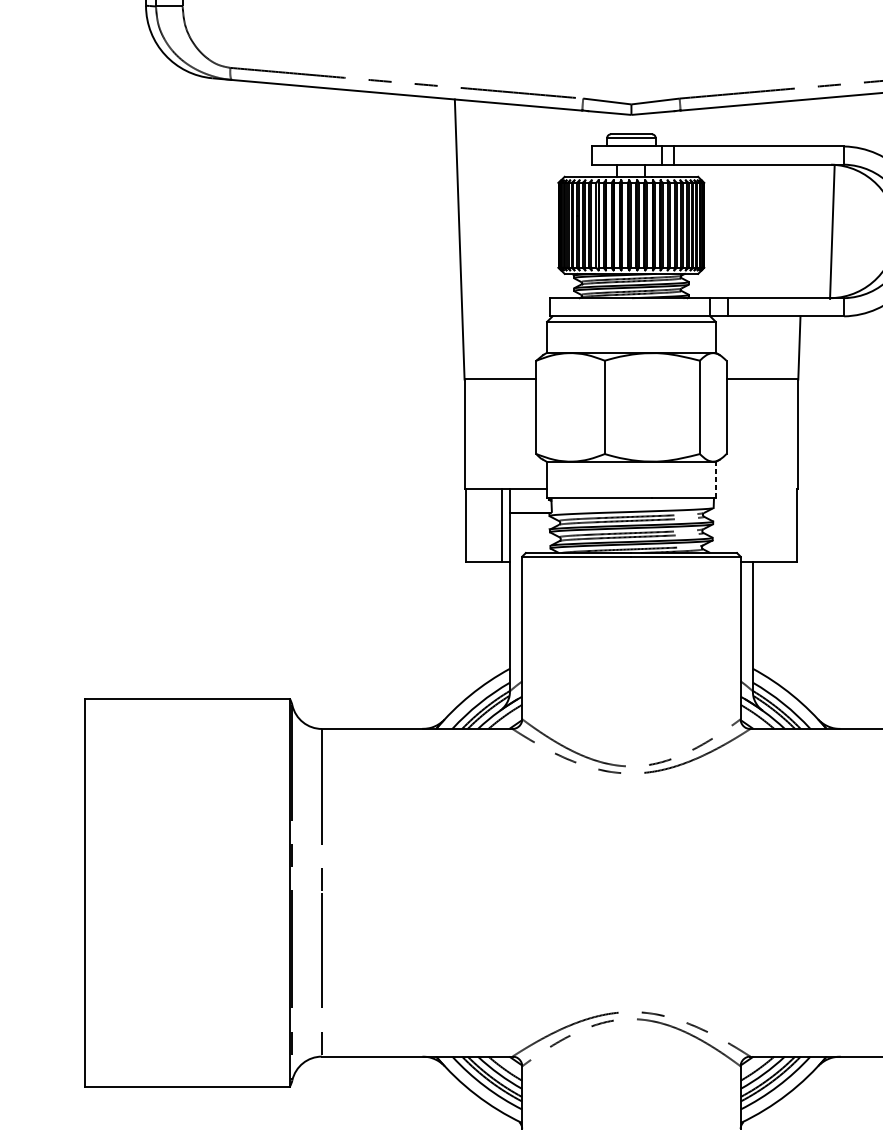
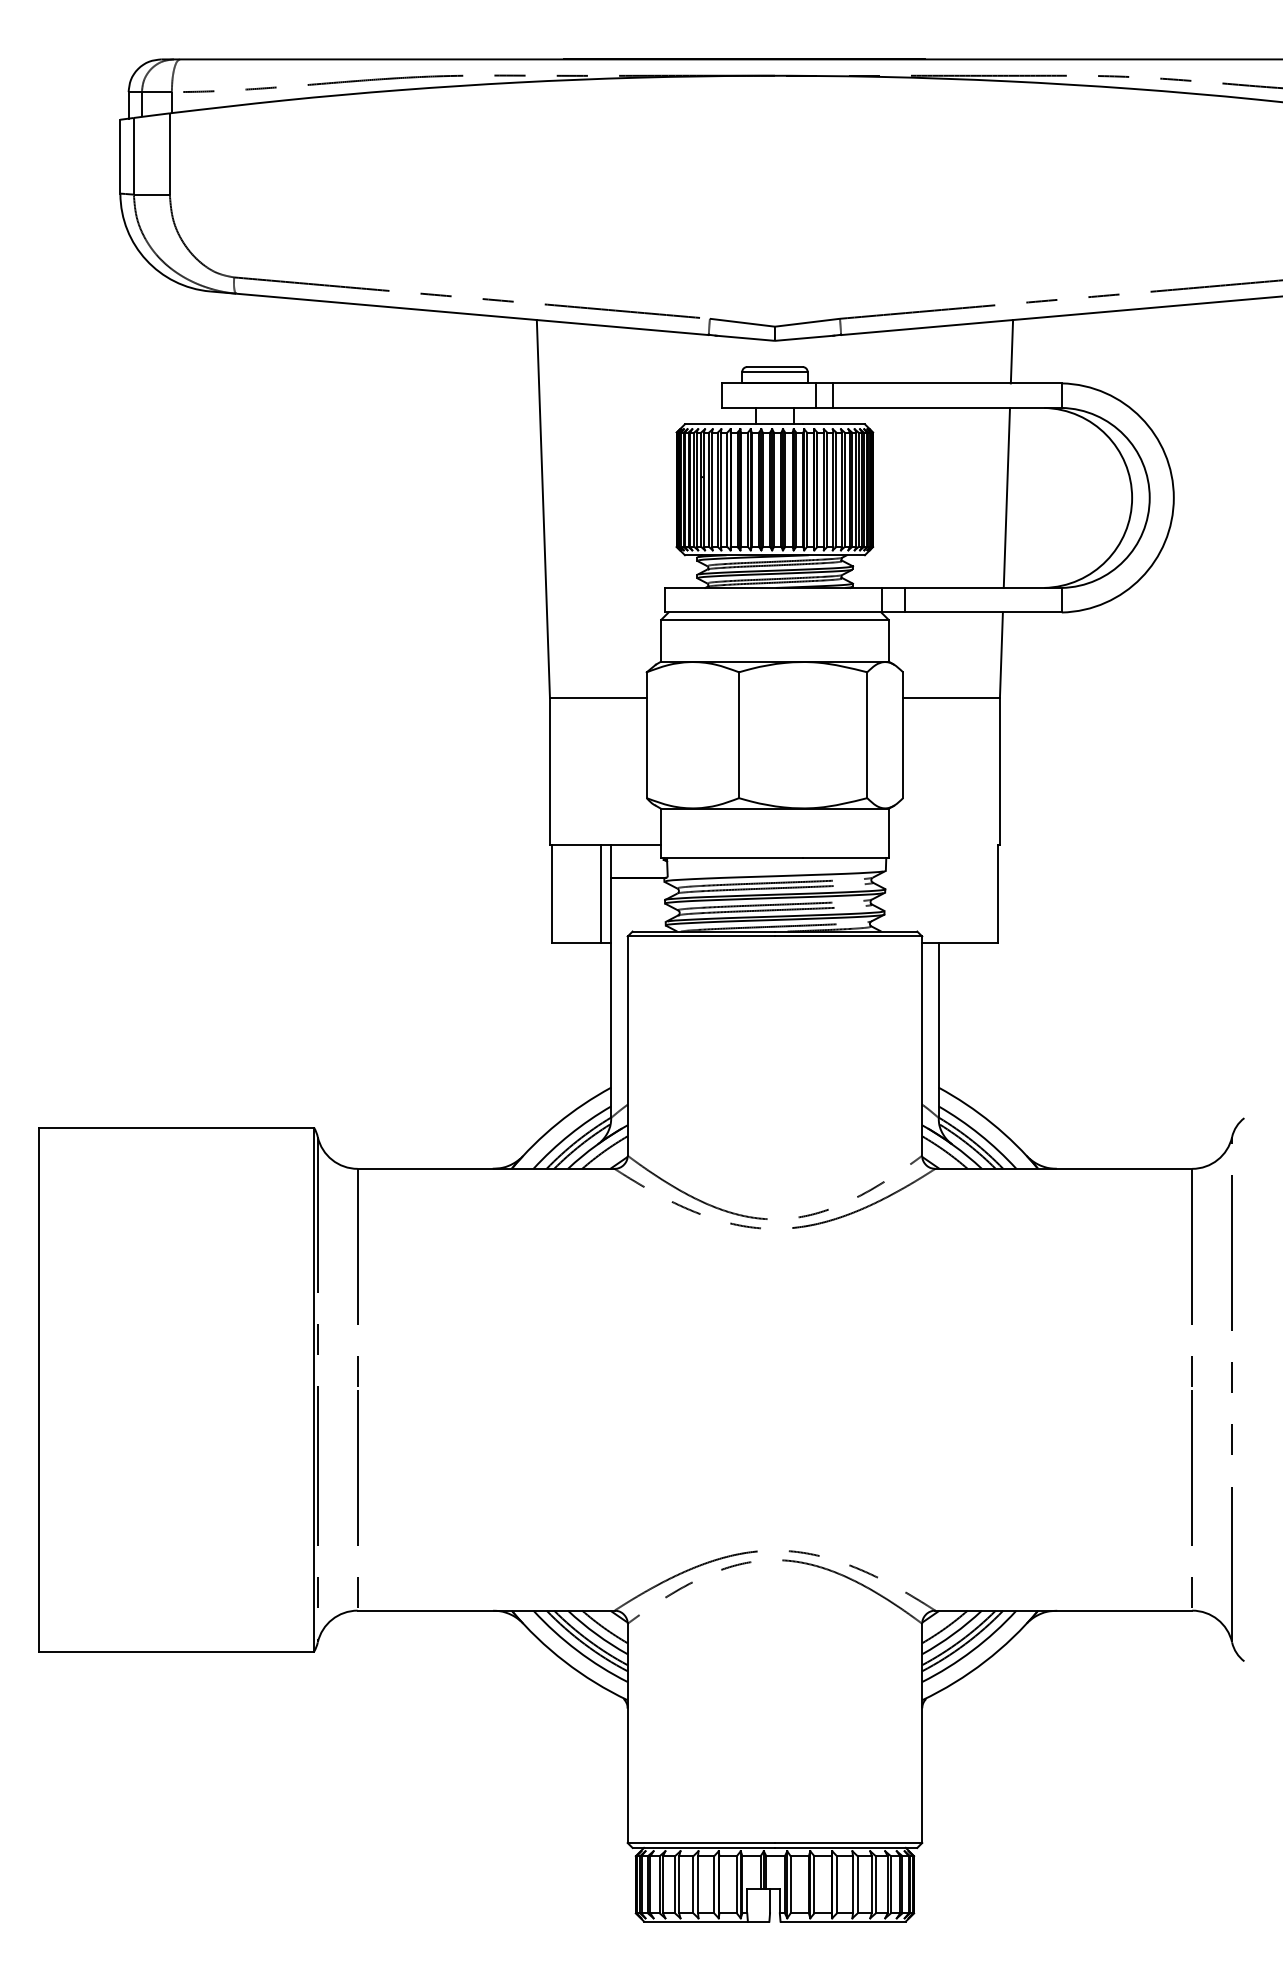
line: (806, 122) -> (1011, 351), added
line: (832, 231) -> (1006, 497), moved
line: (715, 480) -> (888, 833), dashed -> solid

